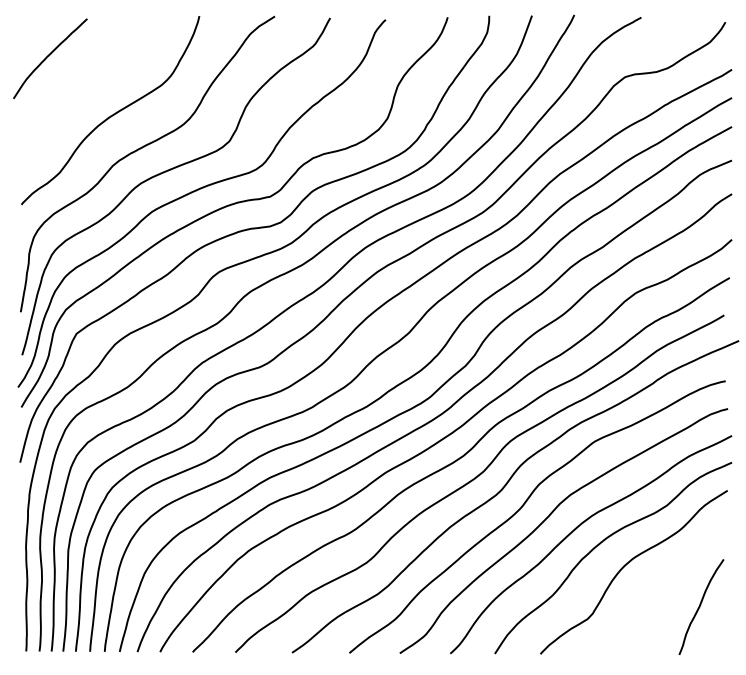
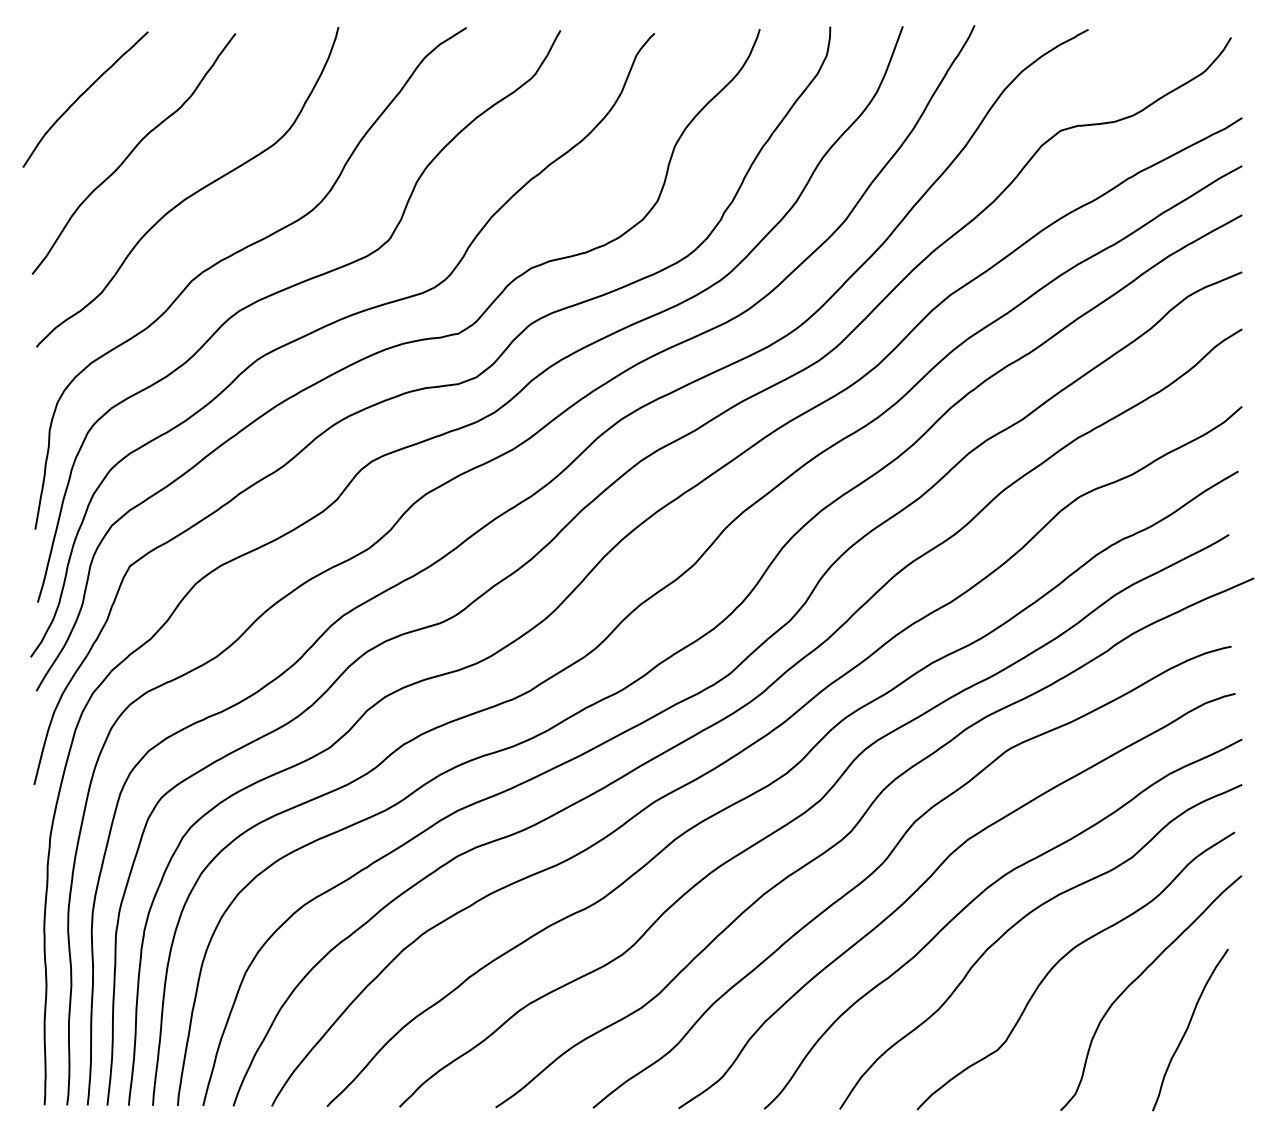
curve: (78, 90) -> (133, 153), added
curve: (671, 576) -> (1139, 978), added

